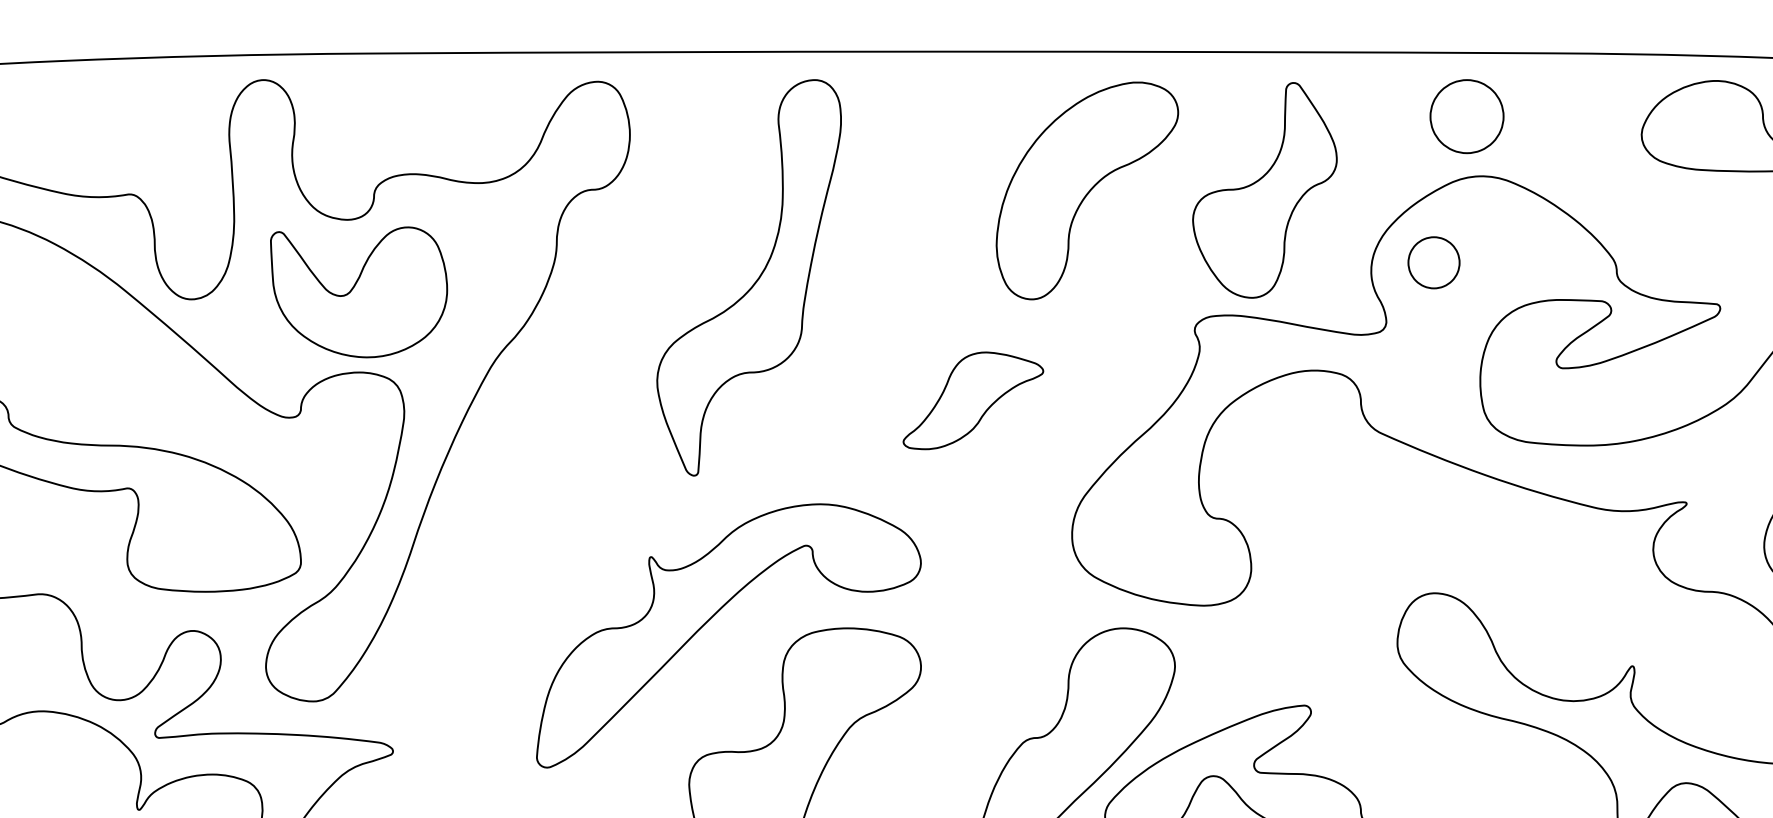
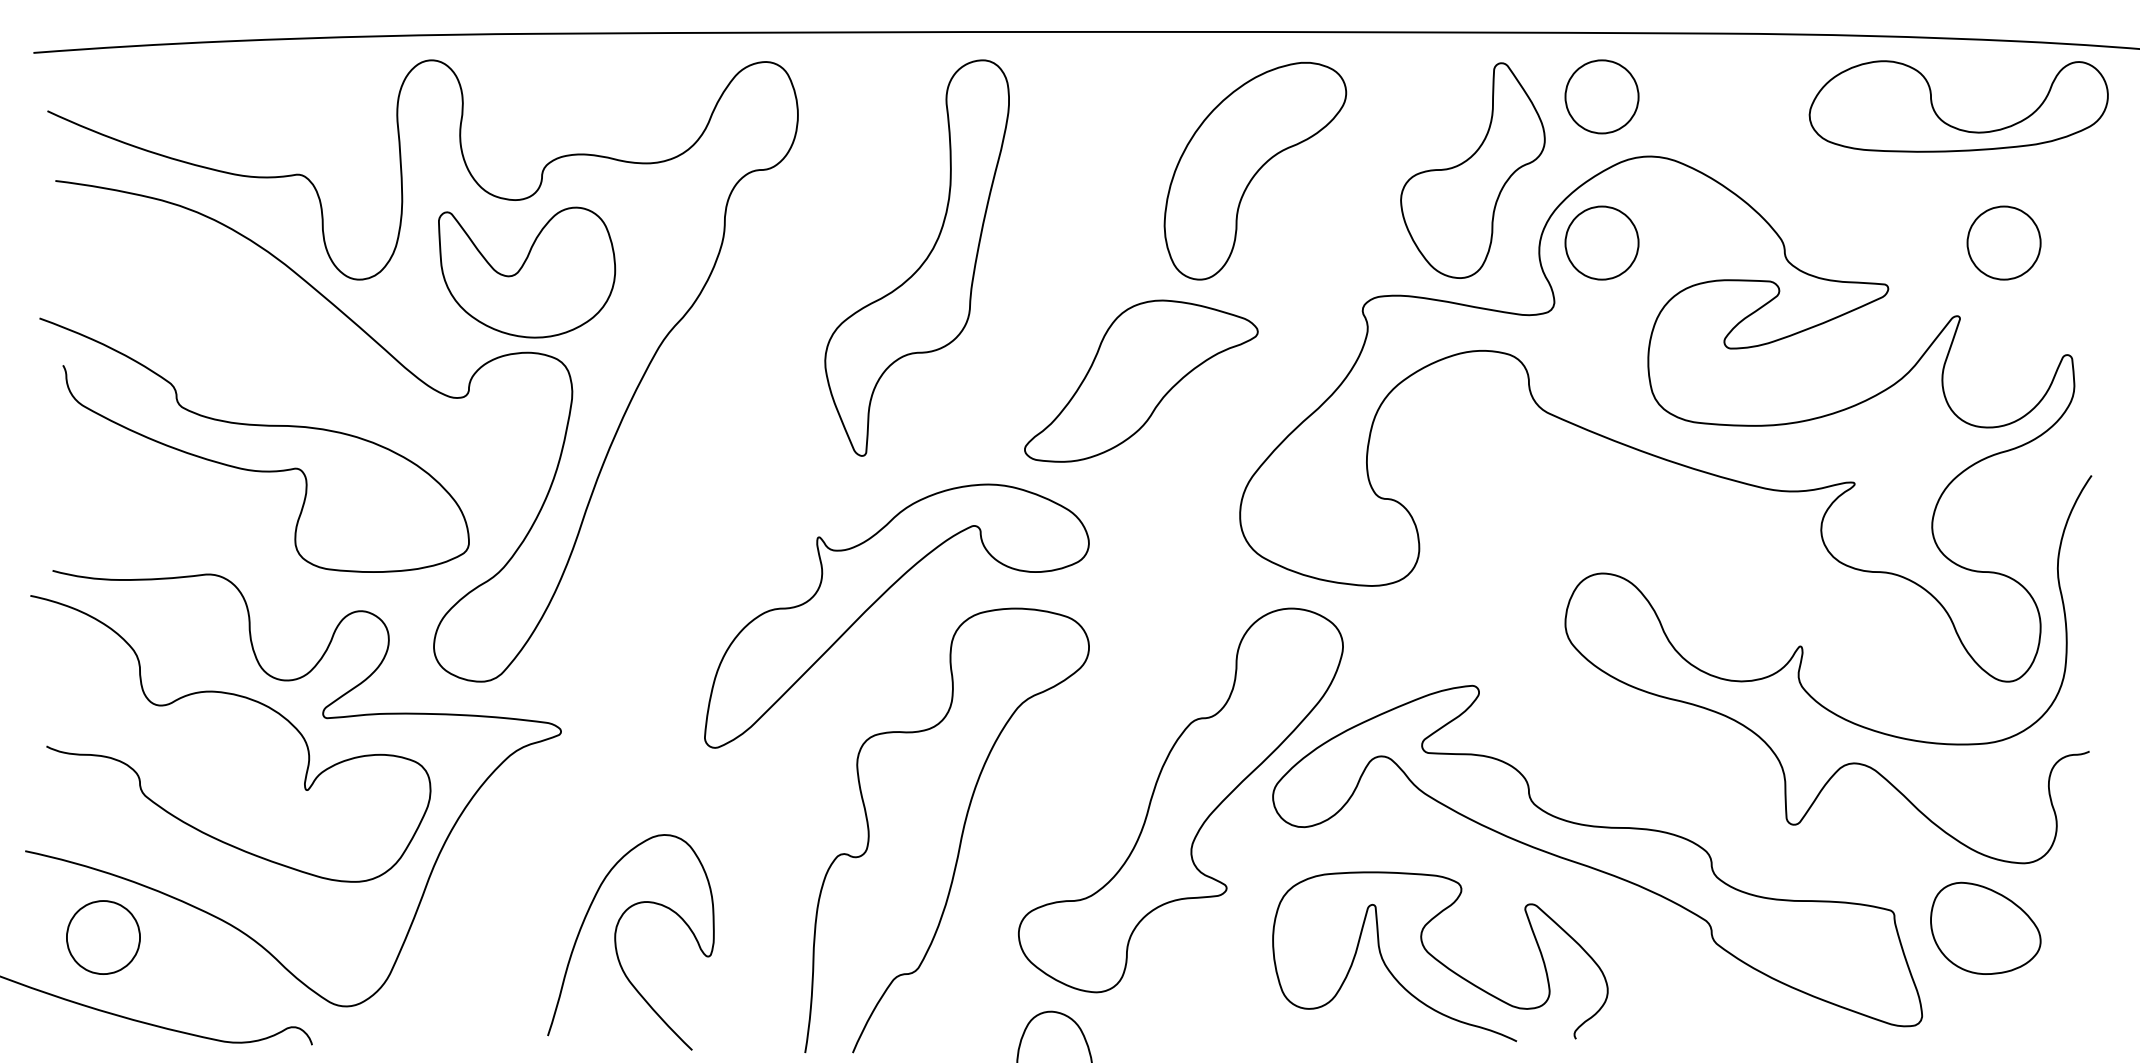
part: (1466, 116) -> (1601, 96), moved
part: (1264, 190) -> (1472, 170), moved
part: (1433, 262) -> (1601, 242), size x1.43
part: (973, 400) -> (1141, 380), size x1.67

